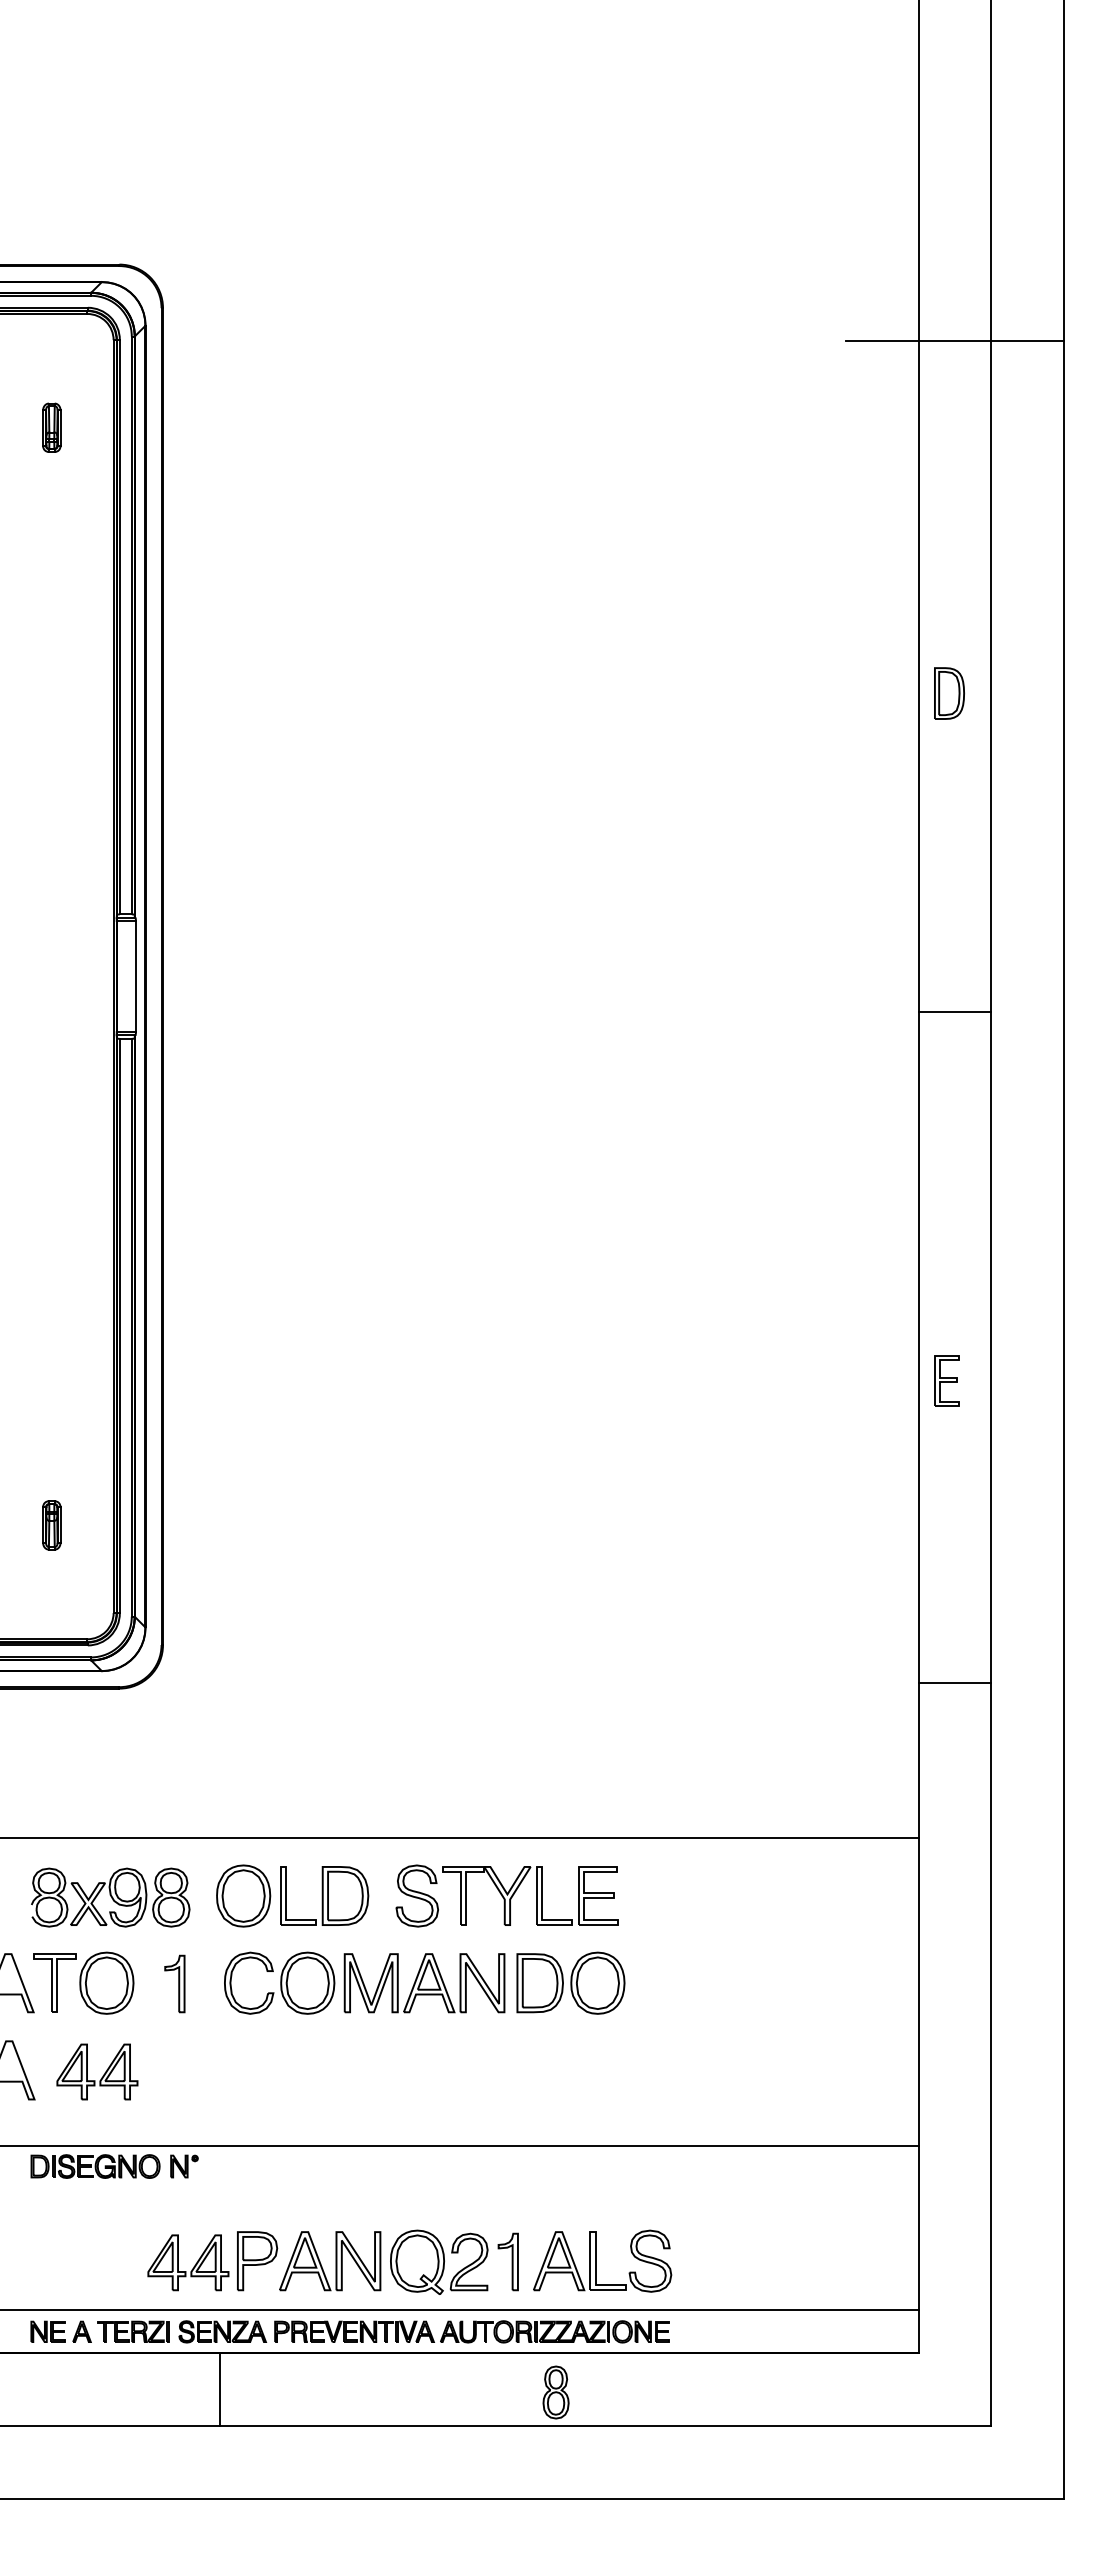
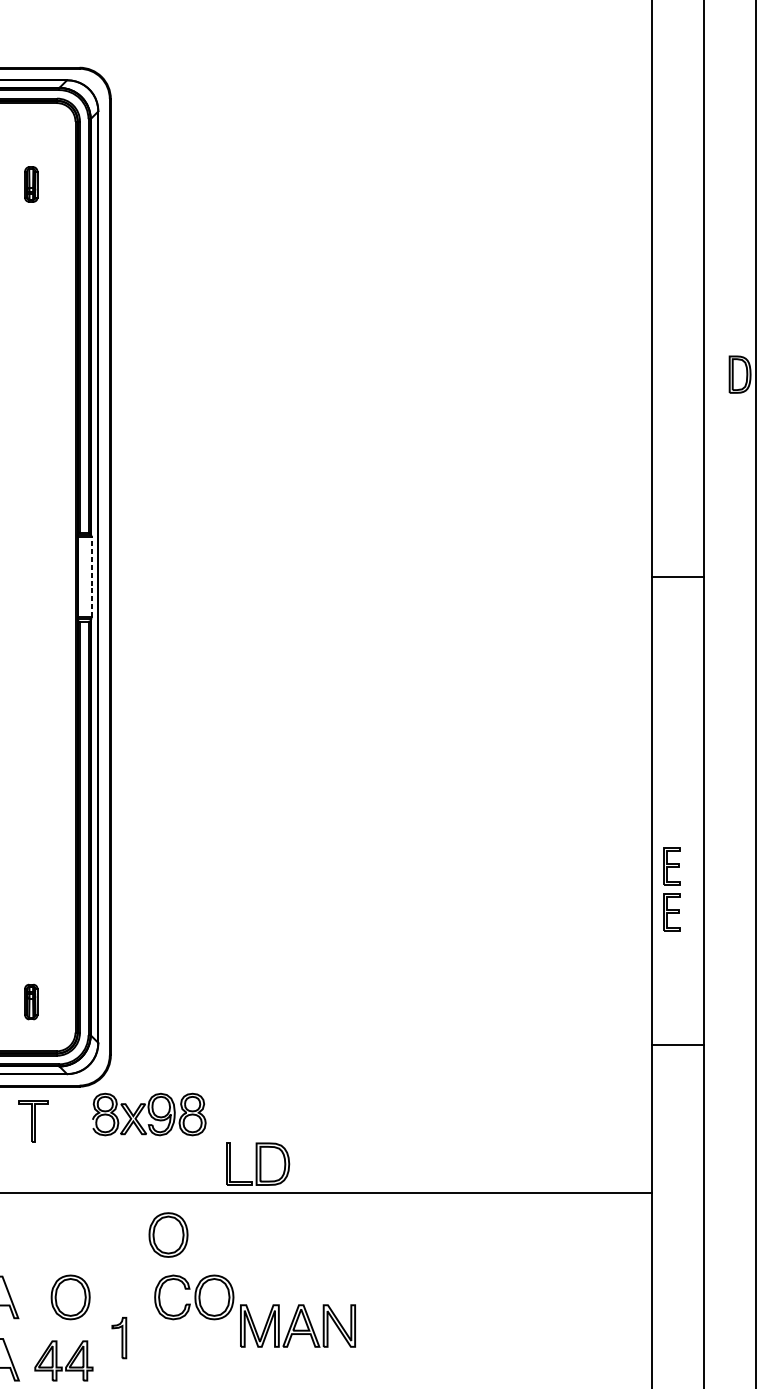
line: (955, 340) -> (677, 122), removed
part: (949, 693) -> (740, 374), moved
line: (135, 976) -> (91, 577), solid -> dashed
line: (954, 1011) -> (677, 576), moved
part: (946, 1444) -> (671, 911), added
part: (51, 1525) -> (31, 1002), moved
line: (954, 1682) -> (677, 1045), moved
part: (324, 1895) -> (257, 1163), moved
part: (506, 1895) -> (356, 1234), removed
part: (110, 1897) -> (149, 1114), moved
part: (54, 1982) -> (33, 1120), moved
part: (570, 1982) -> (402, 1296), removed
part: (174, 1983) -> (119, 1337), moved
part: (424, 1983) -> (297, 1326), moved

